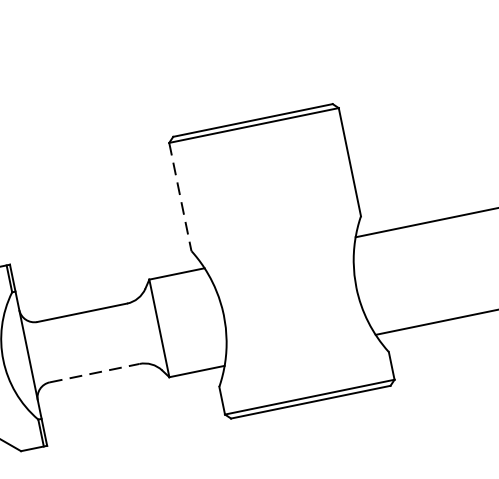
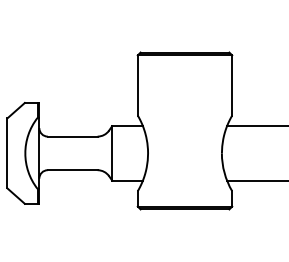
line: (180, 198) -> (137, 86), dashed -> solid
line: (94, 373) -> (72, 170), dashed -> solid

